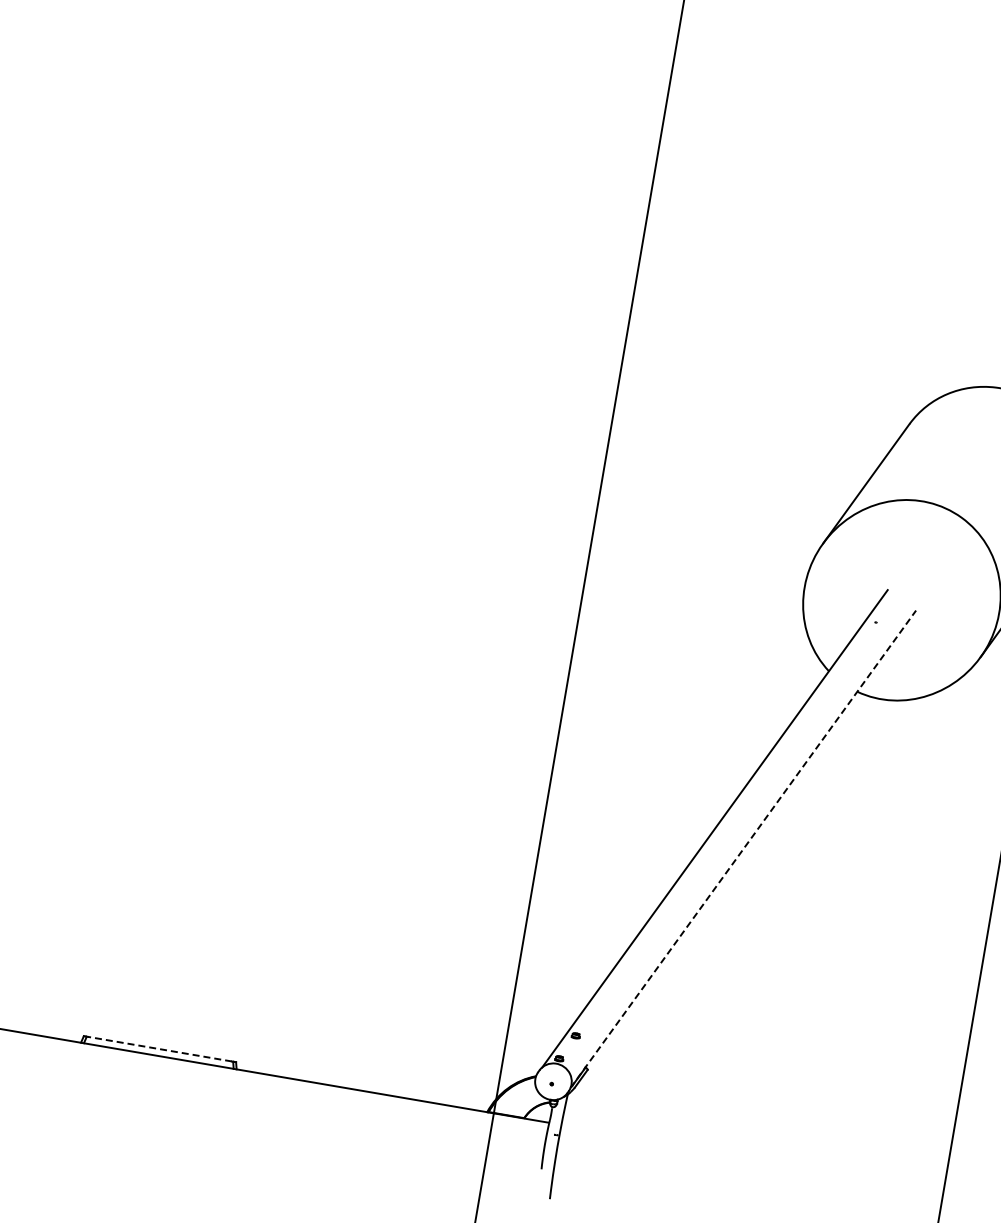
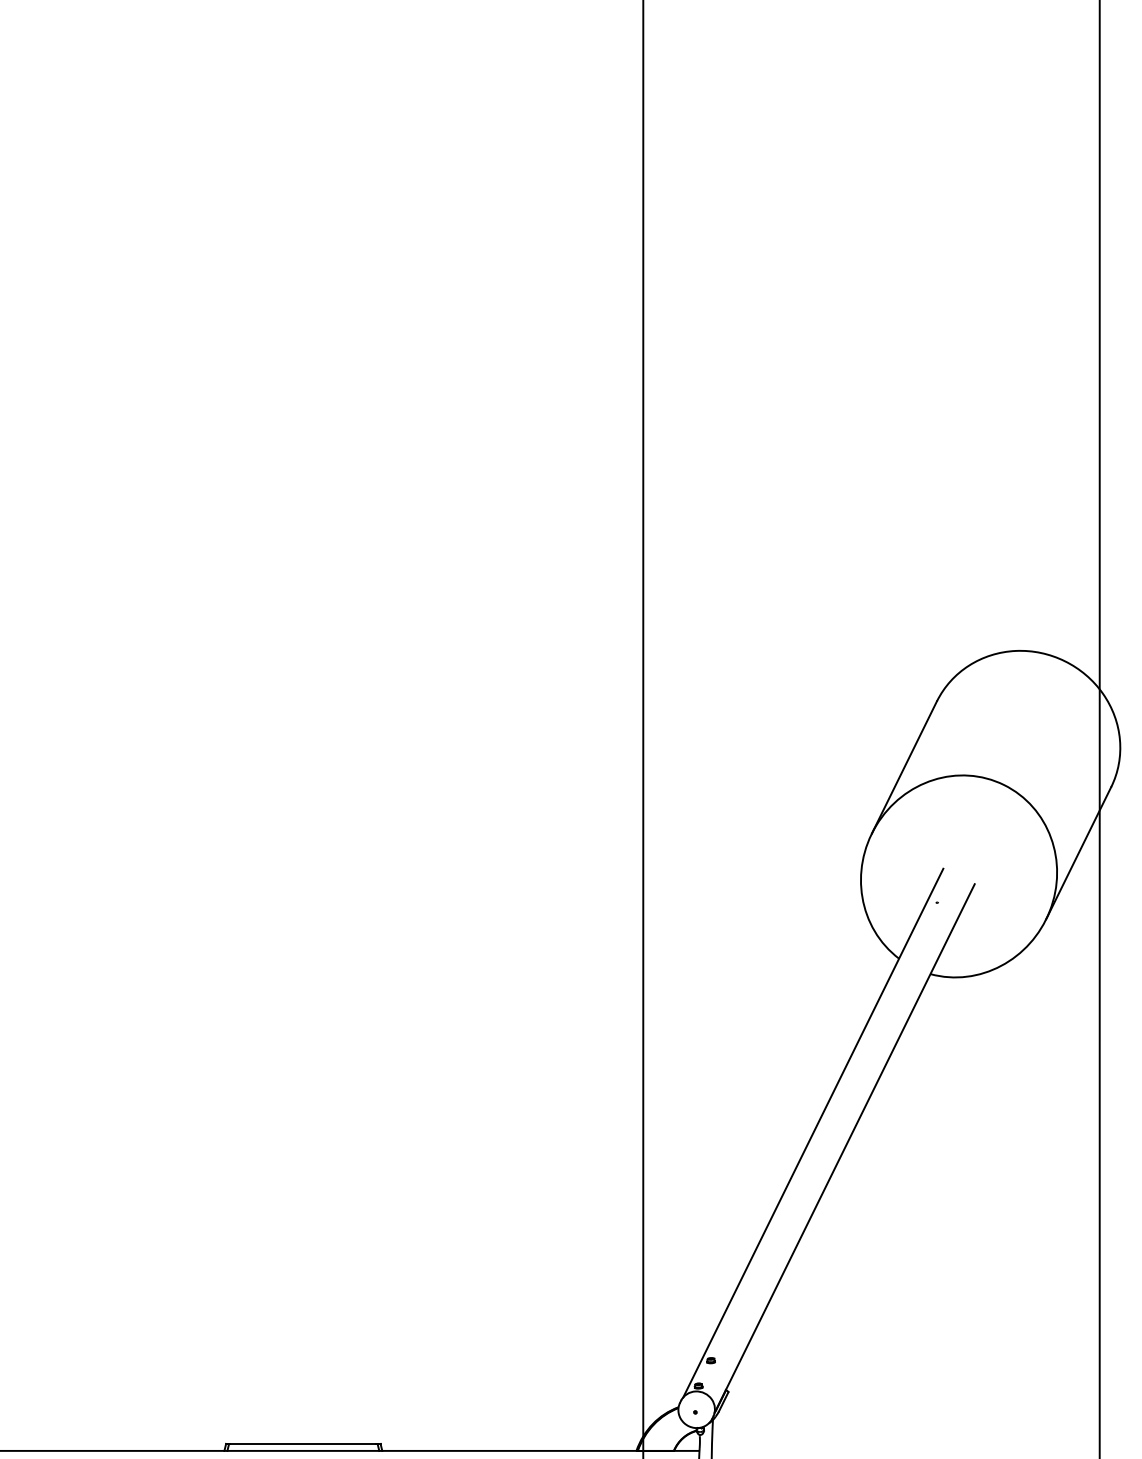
line: (743, 849) -> (844, 1148), dashed -> solid
line: (159, 1048) -> (302, 1443), dashed -> solid

